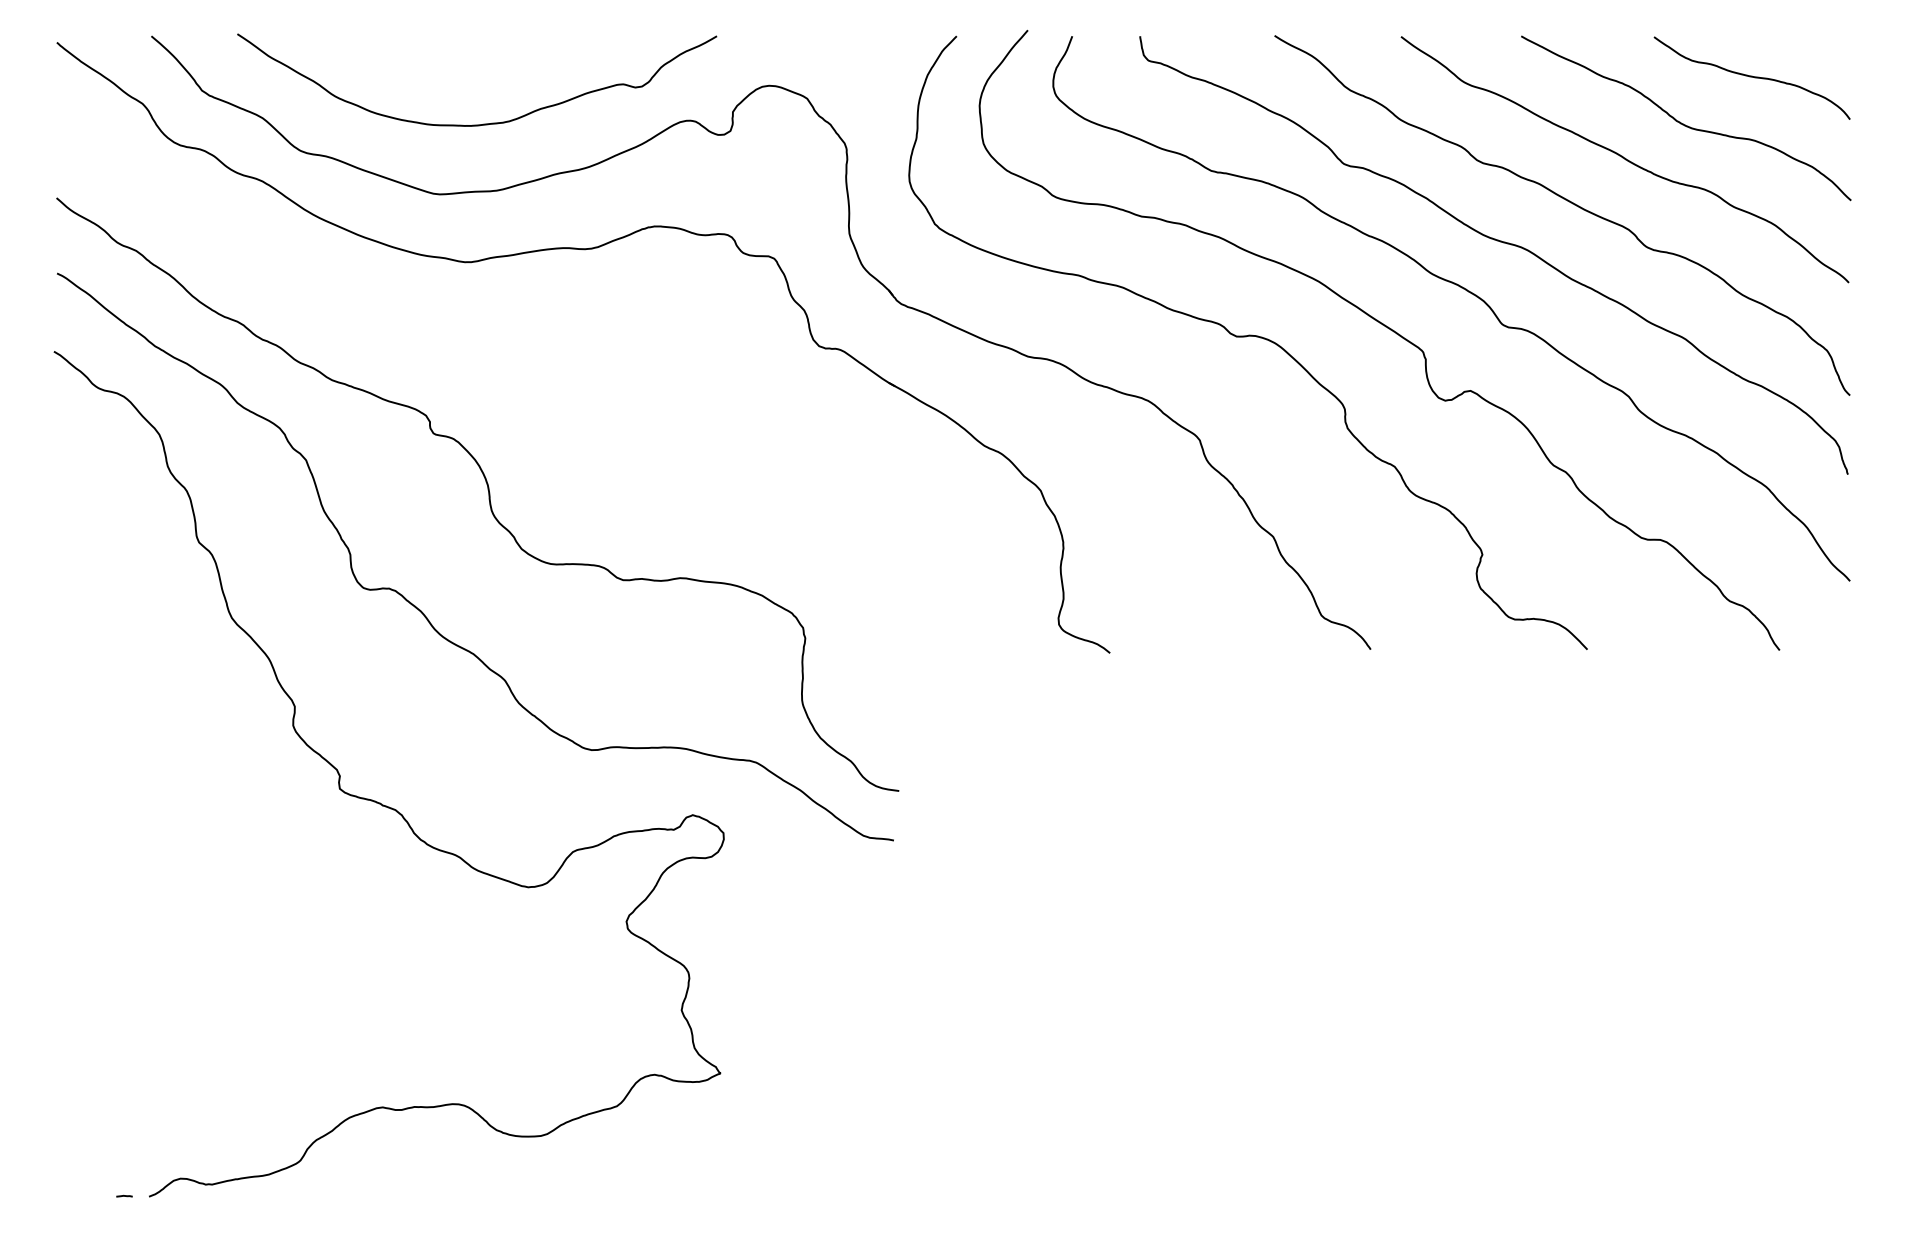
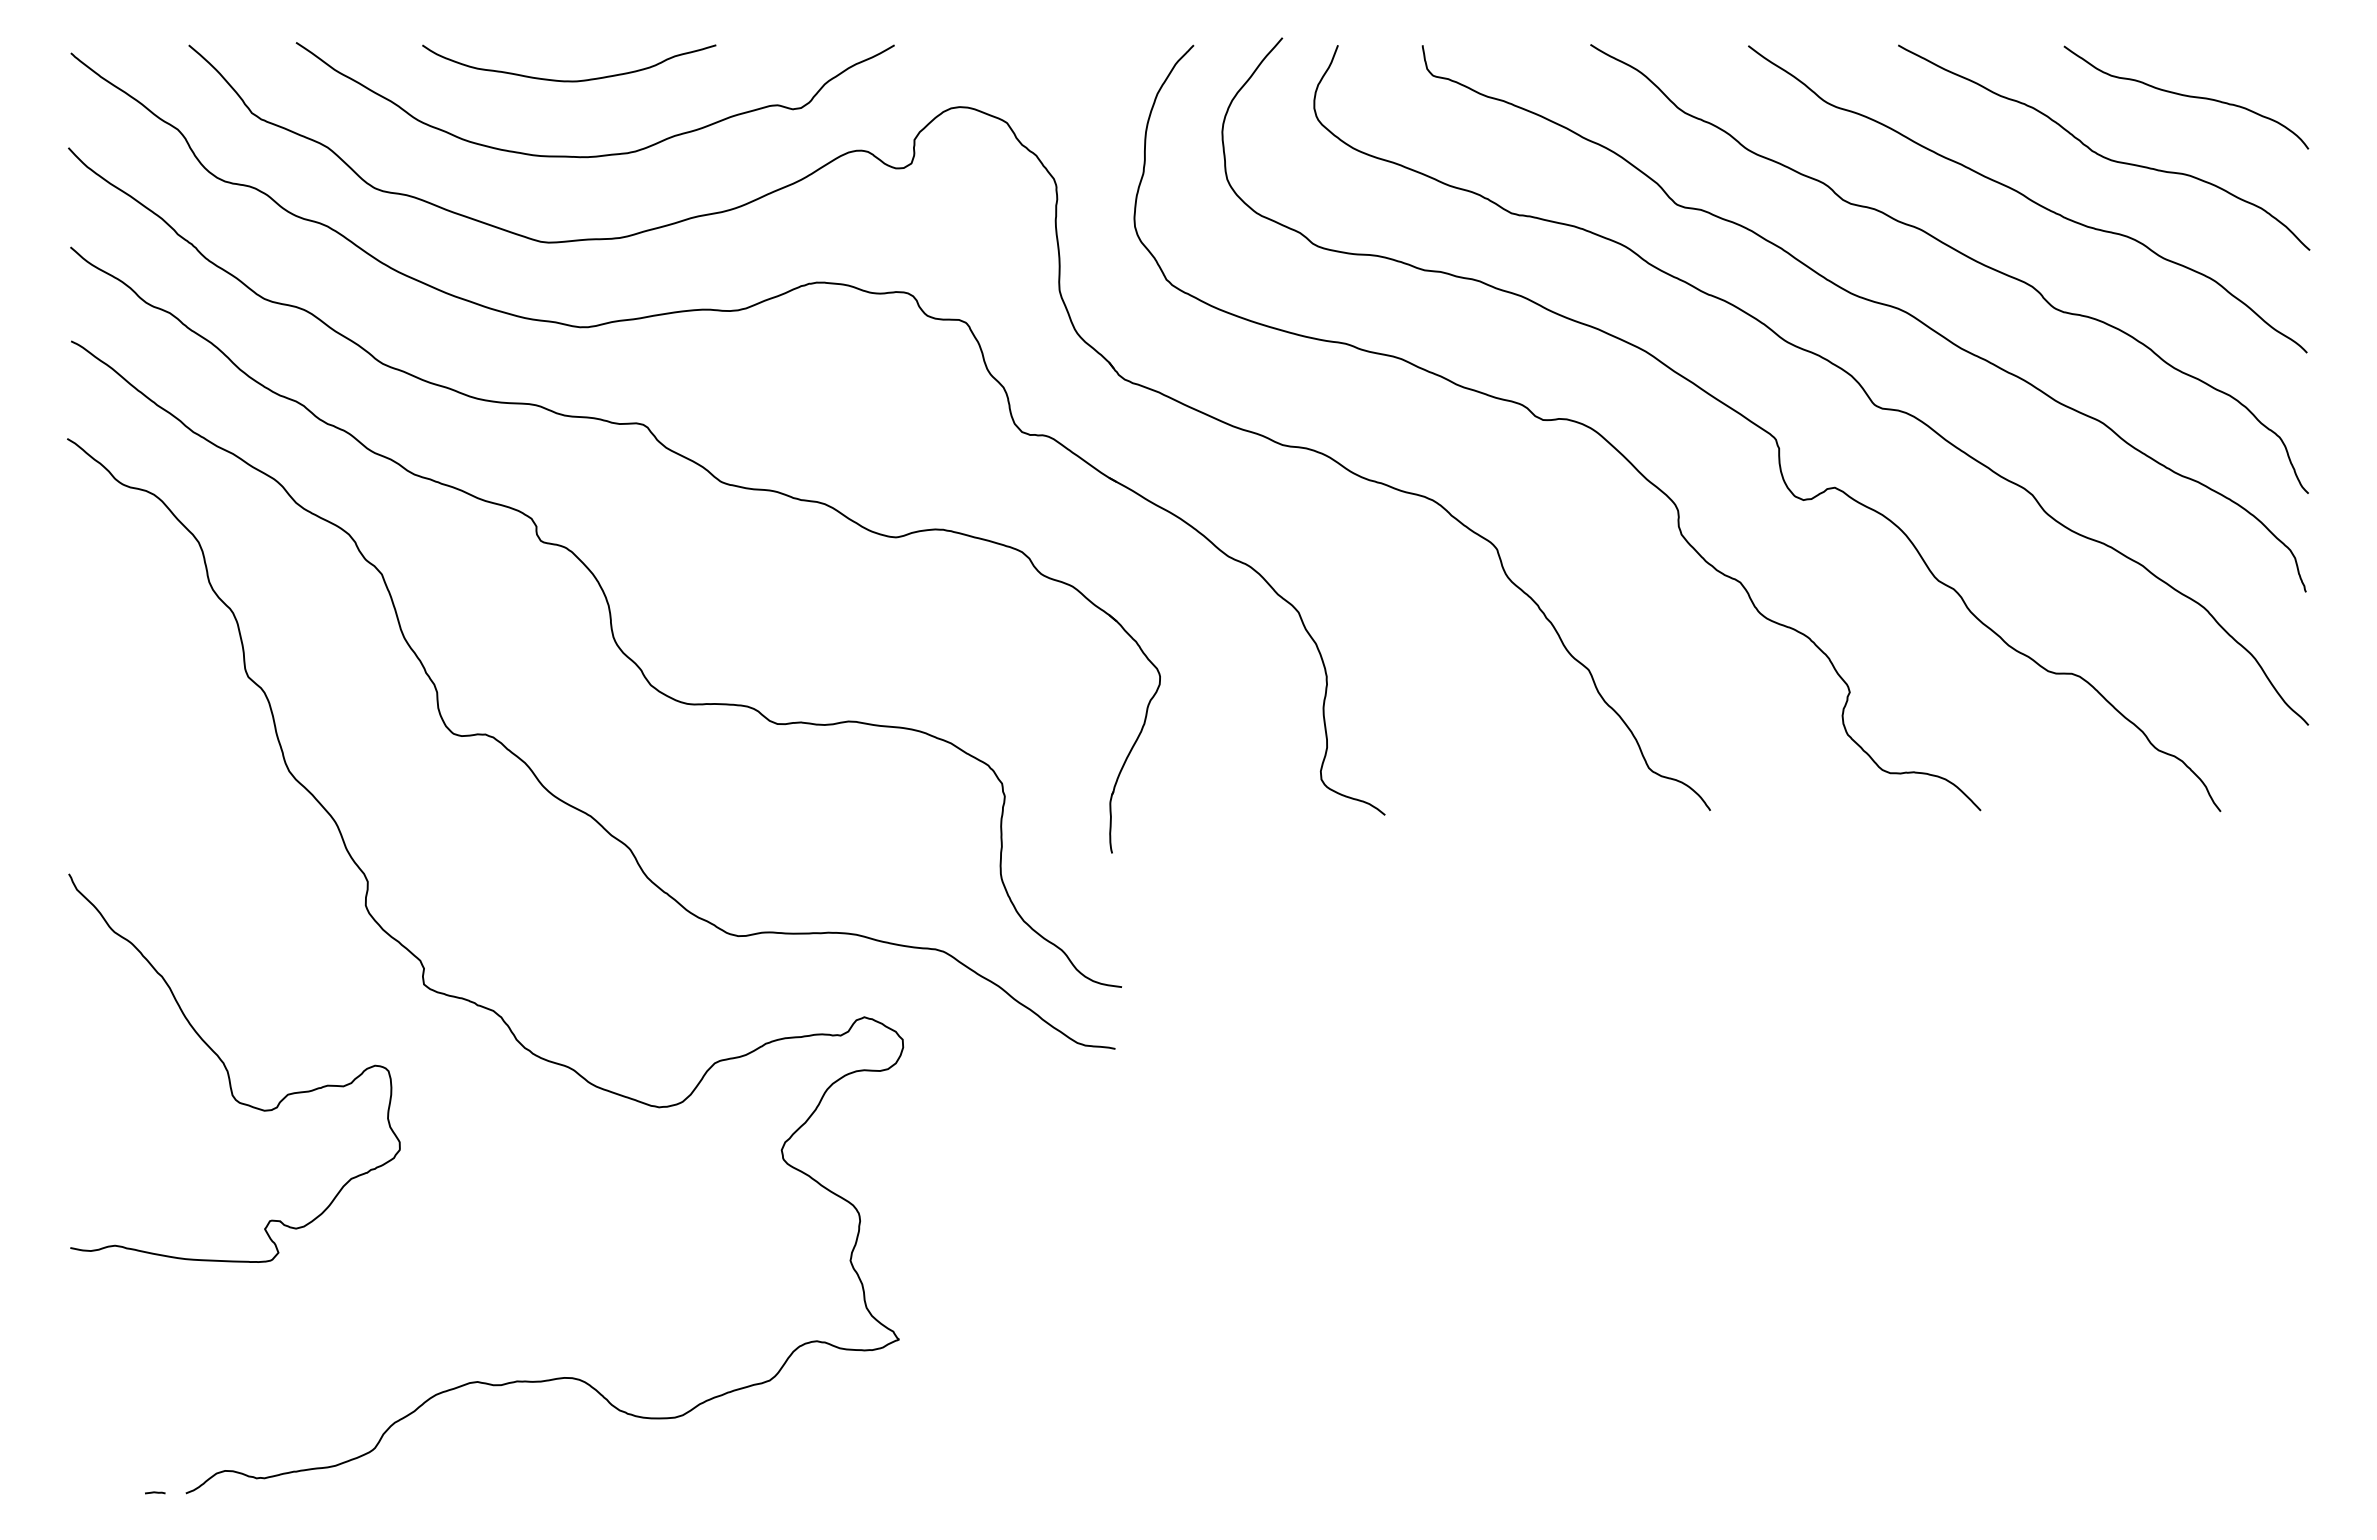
curve: (456, 64) -> (569, 80), added
part: (530, 357) -> (661, 446), added
curve: (183, 858) -> (228, 1071), added

